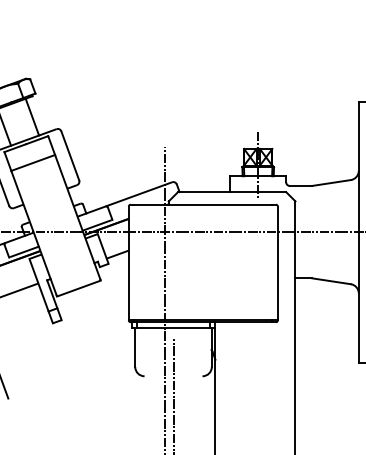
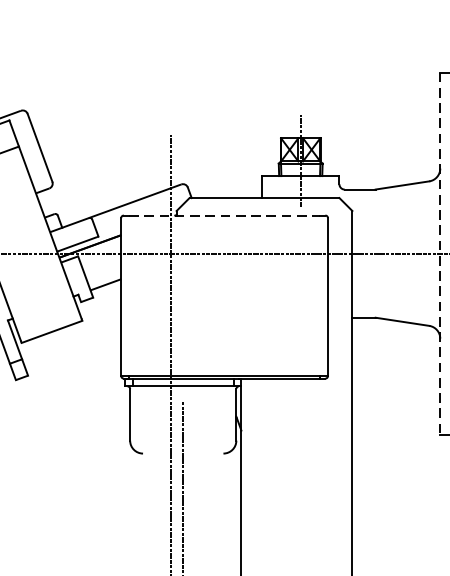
line: (203, 204) -> (224, 215), solid -> dashed
line: (358, 232) -> (439, 254), solid -> dashed

